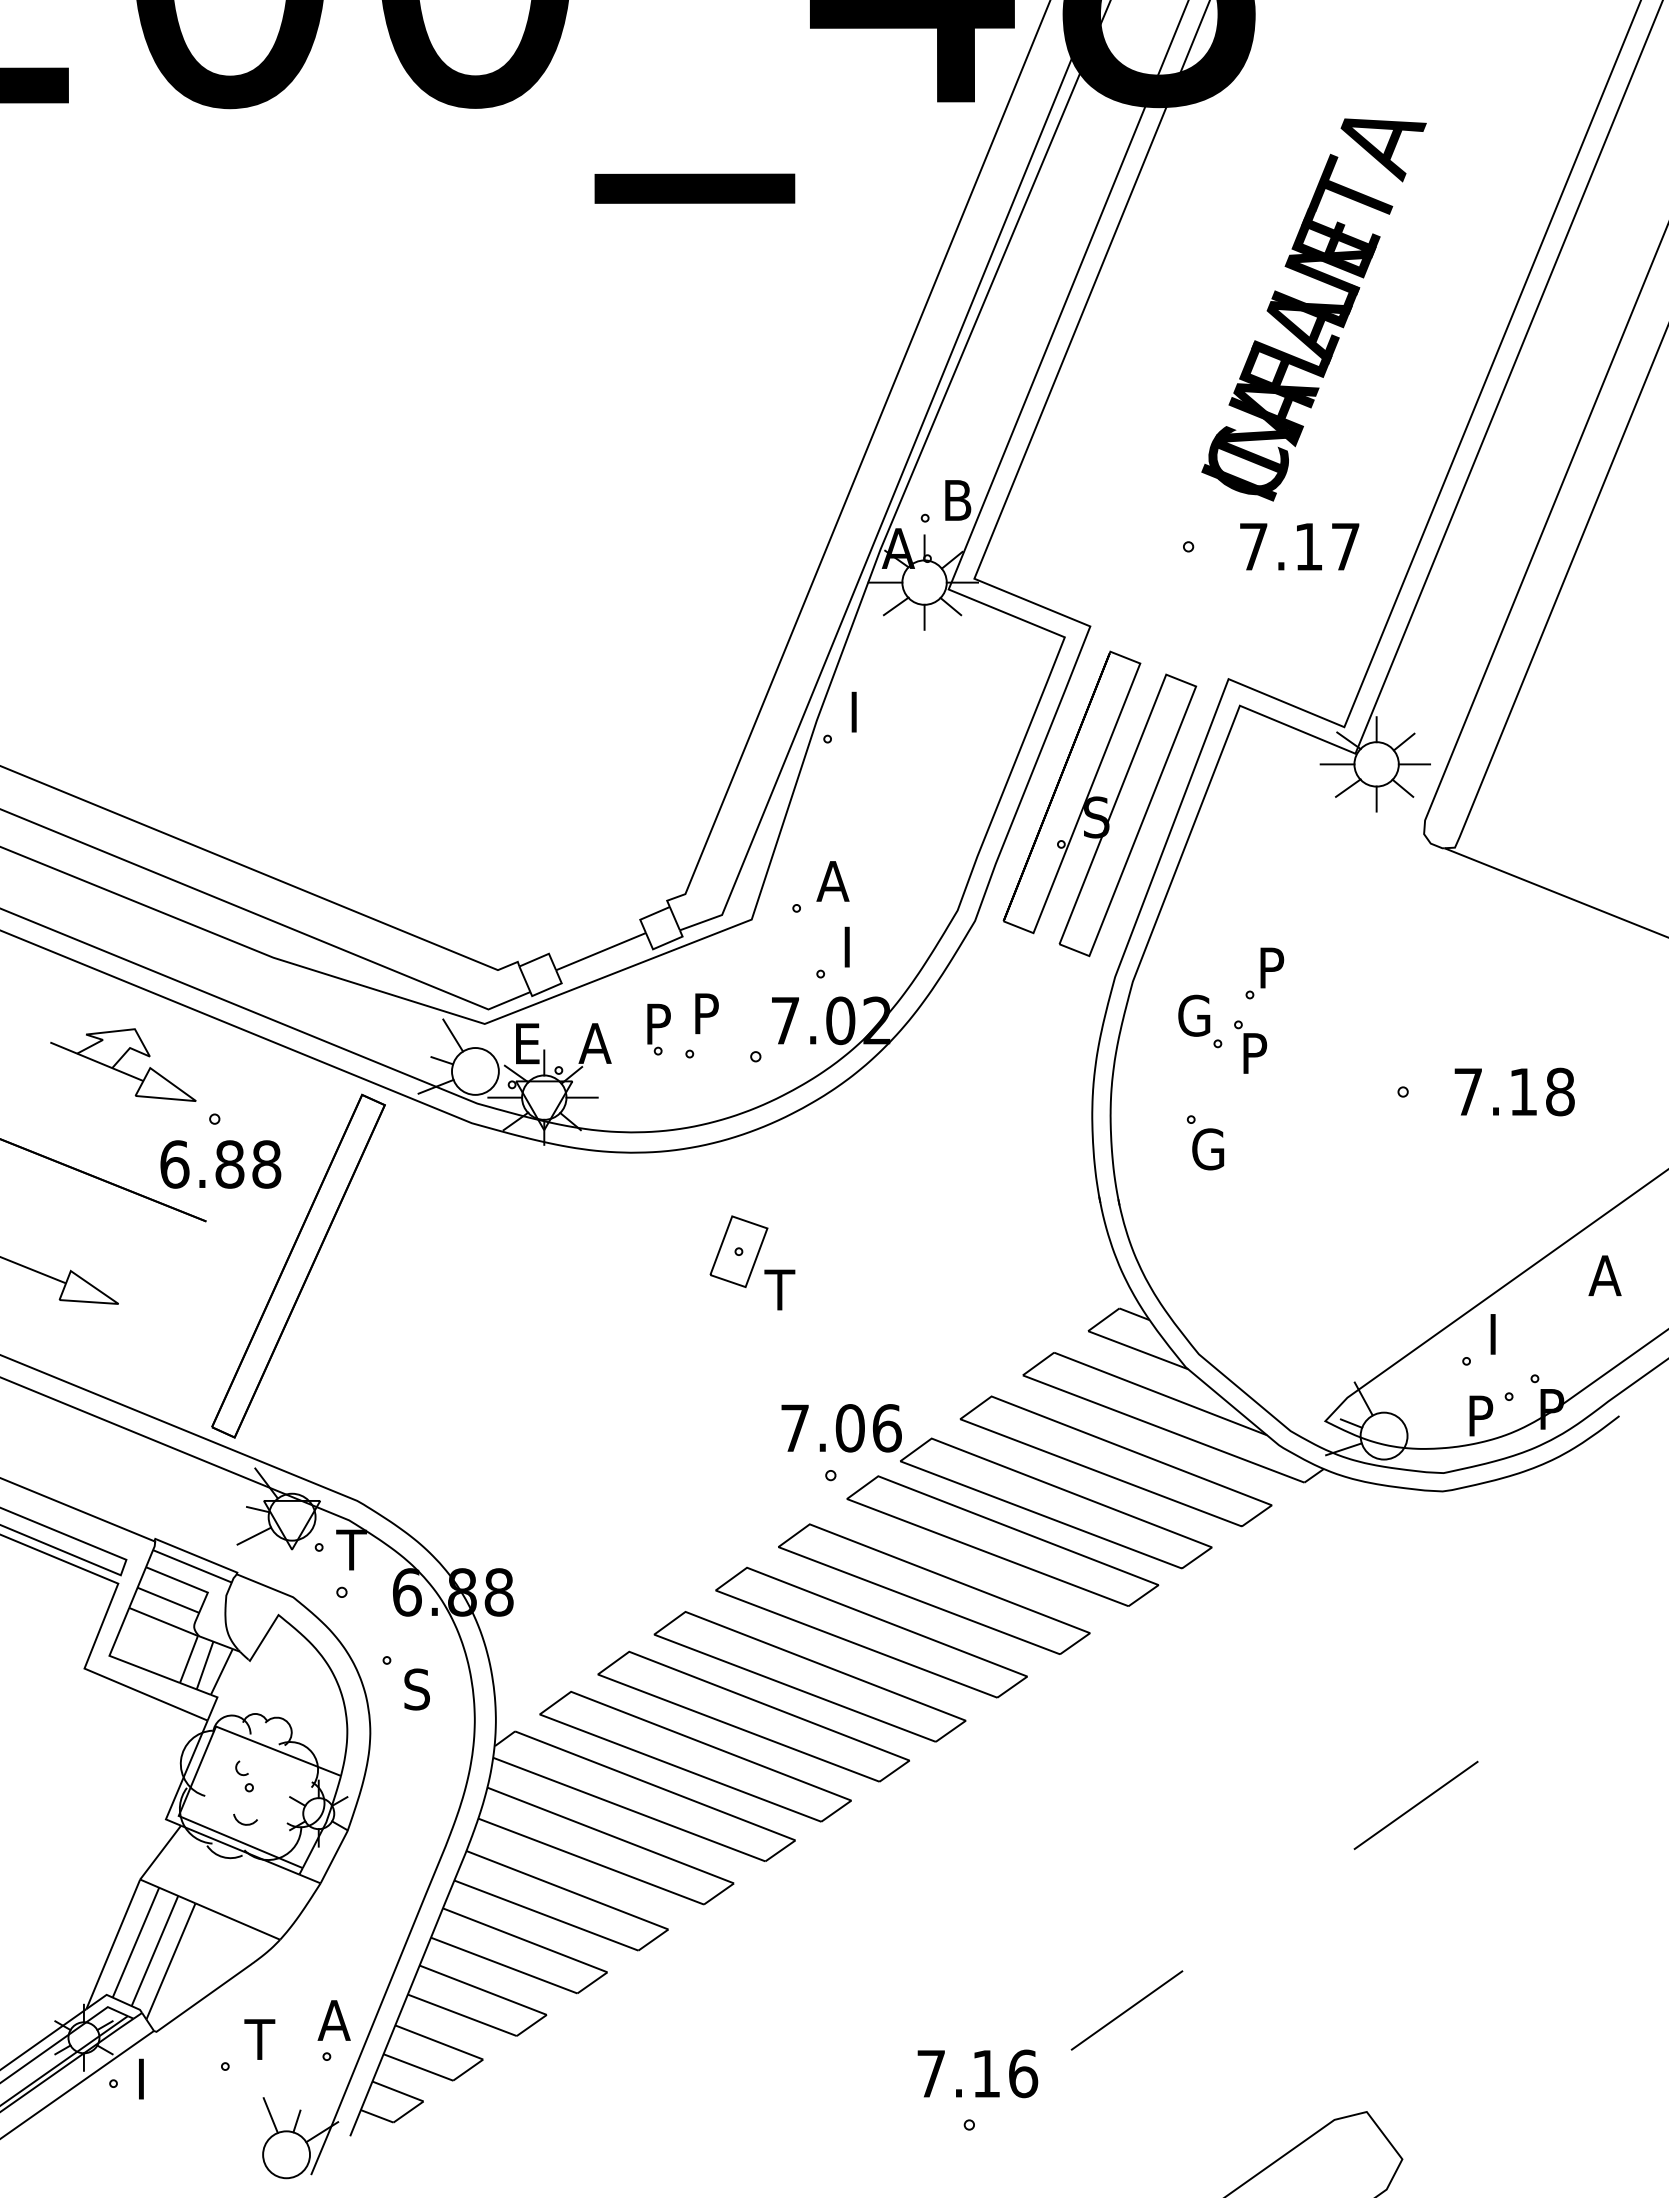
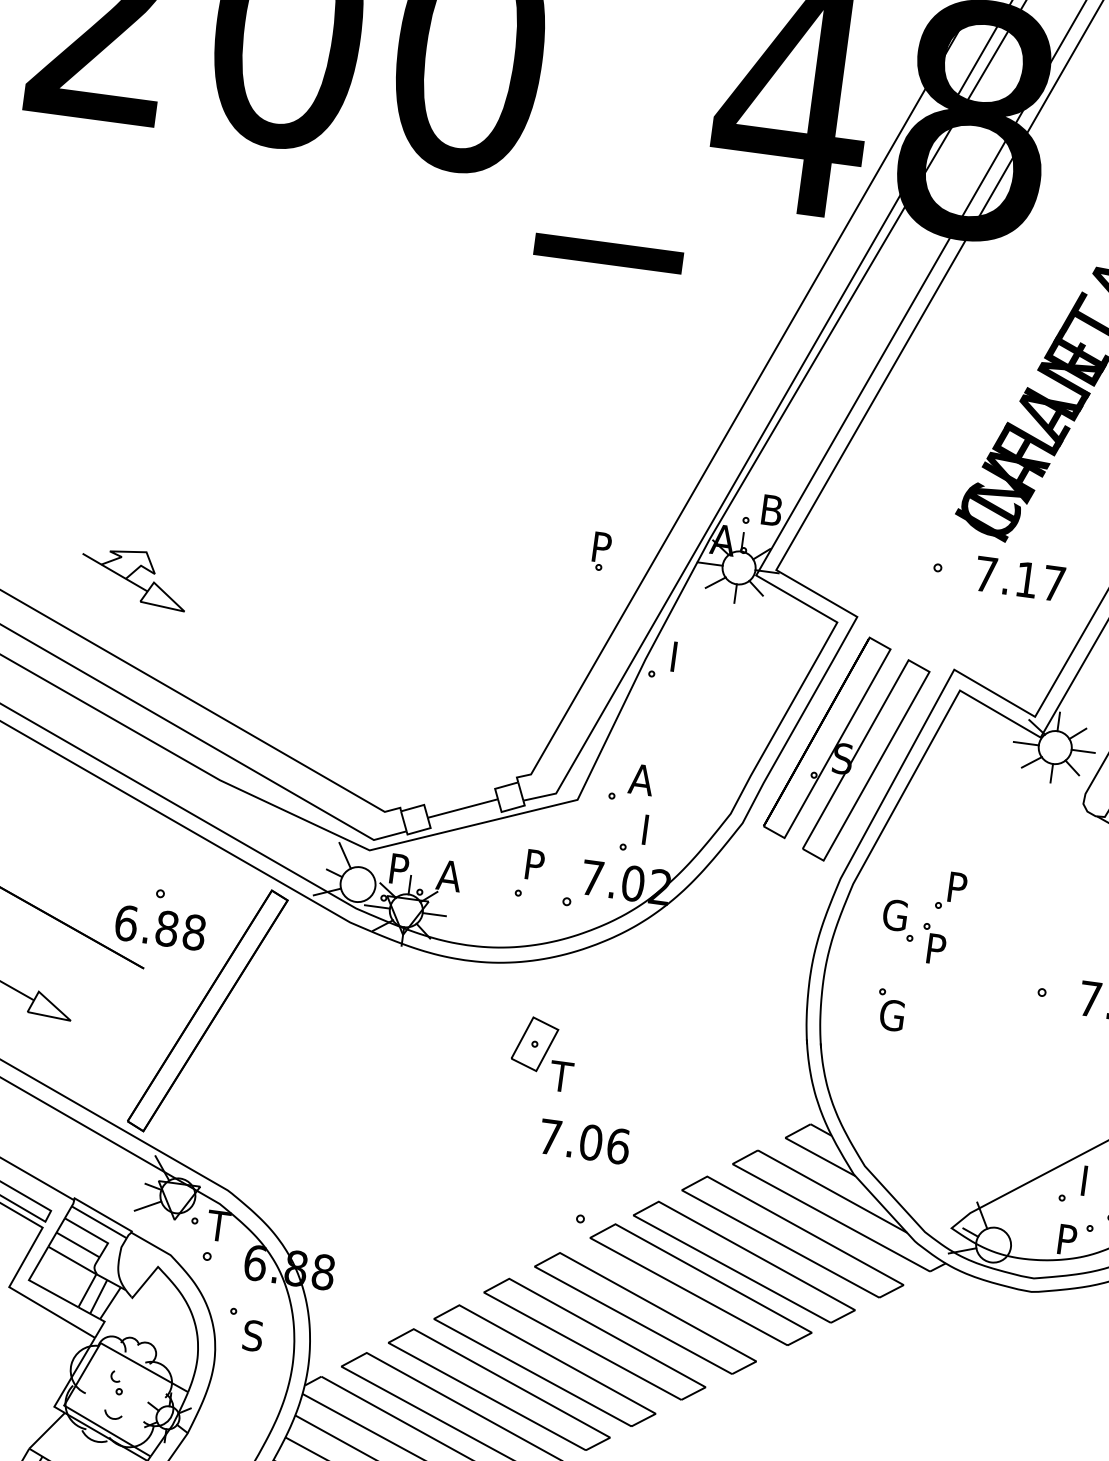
part: (658, 1029) -> (601, 551), moved
text: (530, 1043) -> (401, 869), E -> P
part: (123, 1064) -> (134, 577), moved
text: (841, 1428) -> (584, 1141), moved

